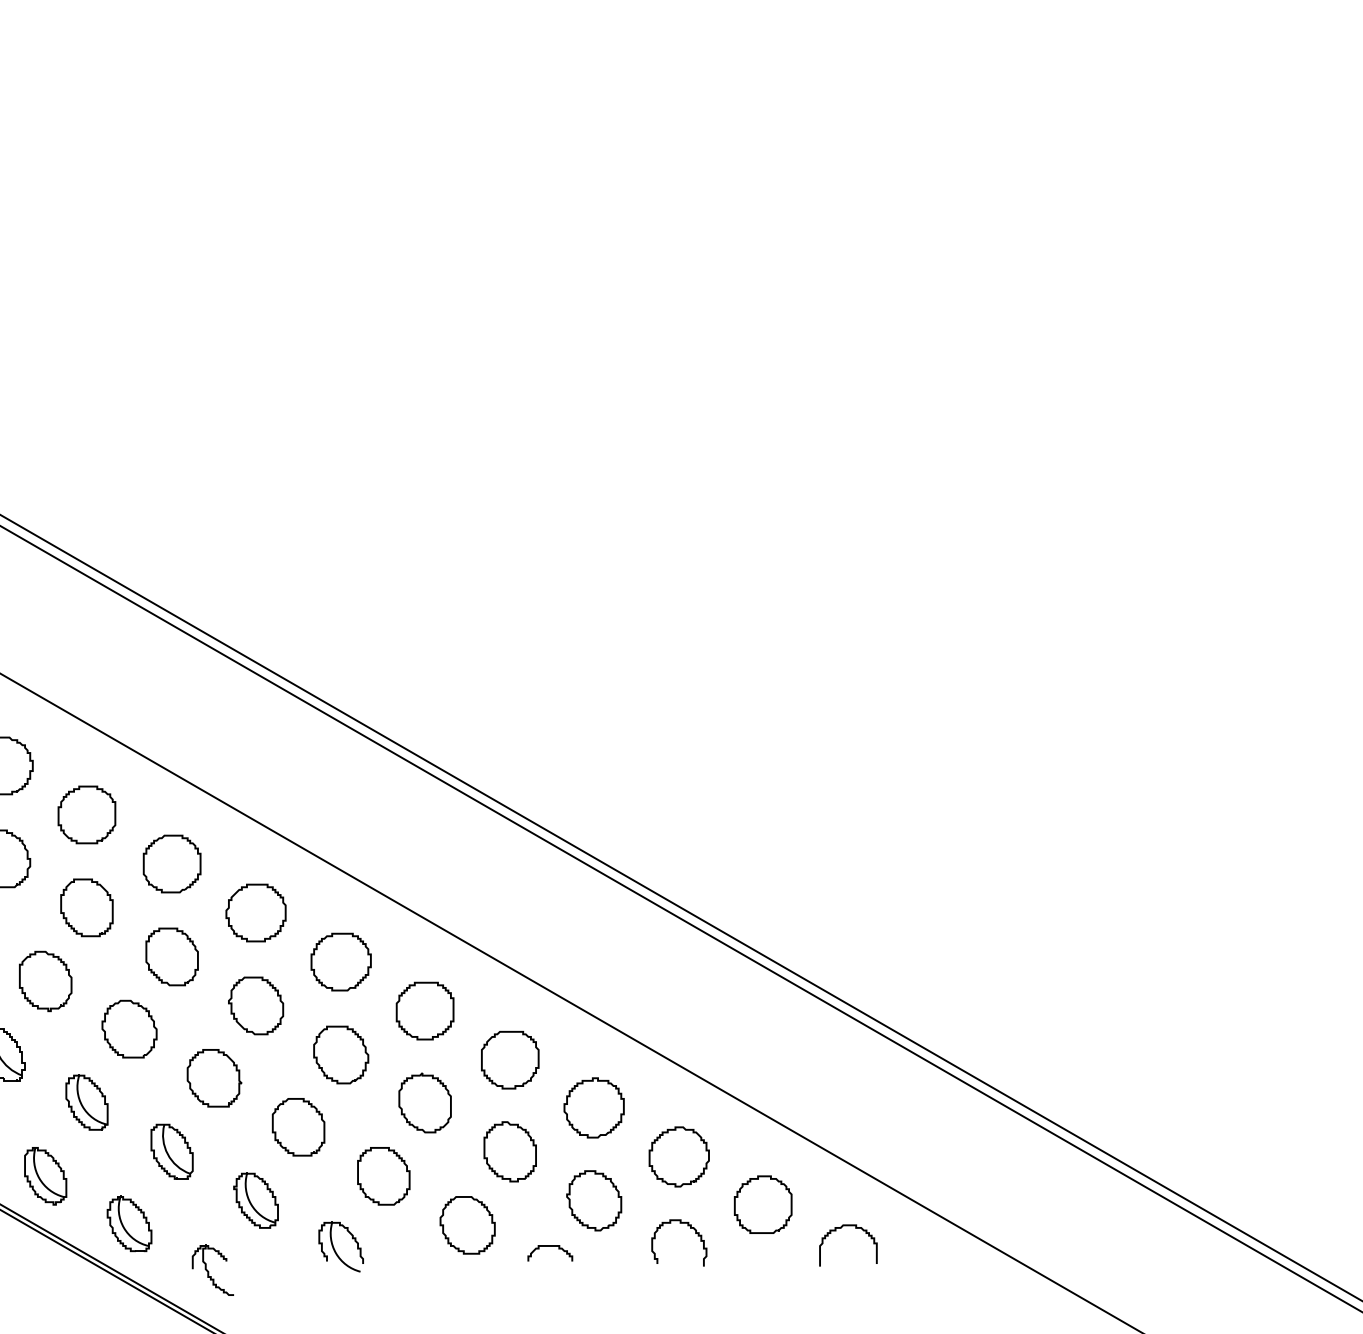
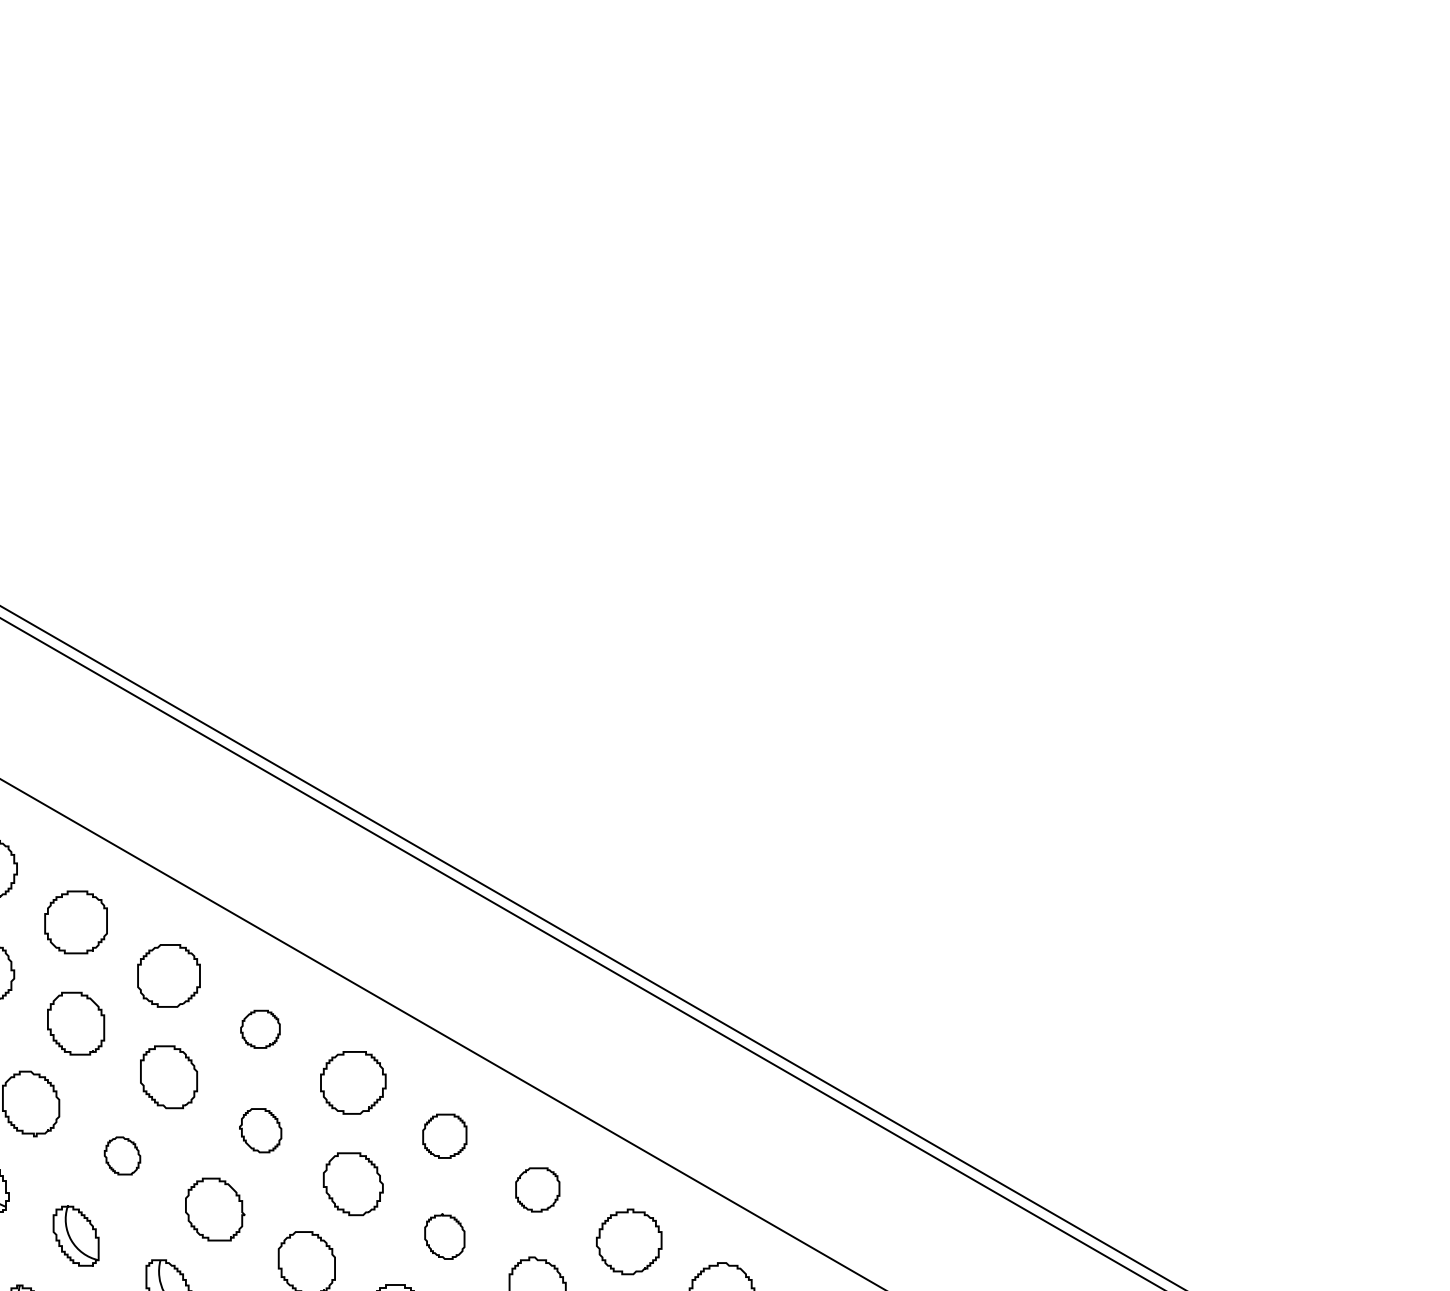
part: (255, 912) -> (259, 1028), size x0.6
part: (256, 1005) -> (260, 1130), size x0.7
part: (424, 1010) -> (444, 1135), size x0.7
part: (129, 1028) -> (122, 1155), size x0.6
part: (510, 1060) -> (537, 1190), size x0.7
part: (424, 1102) -> (444, 1235), size x0.7

